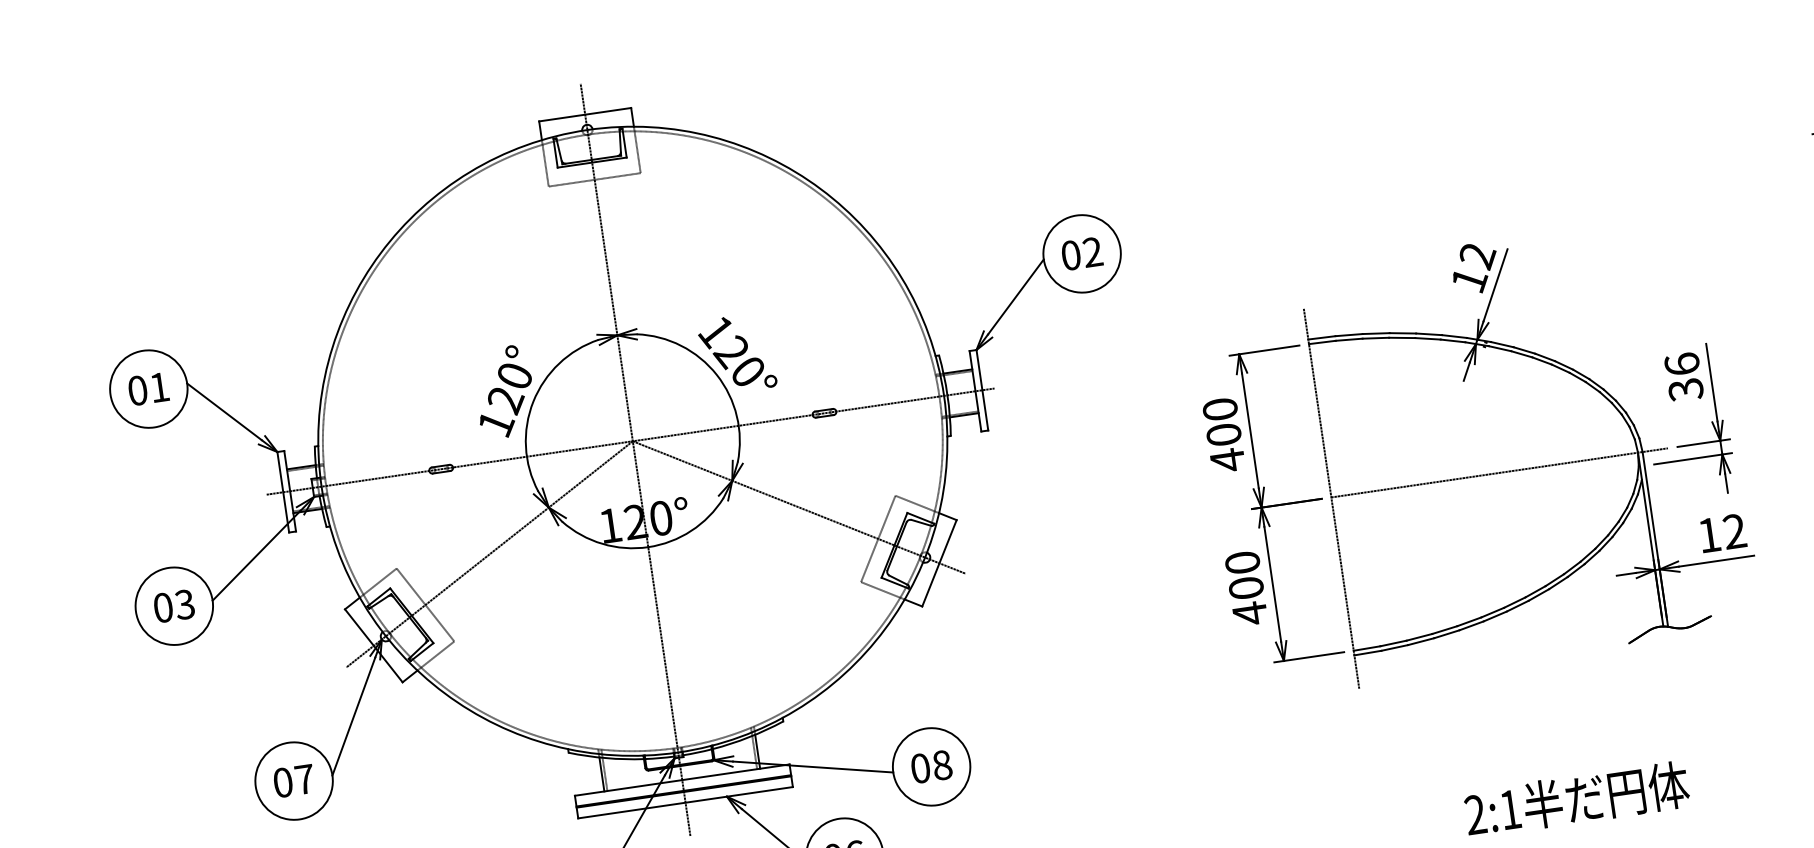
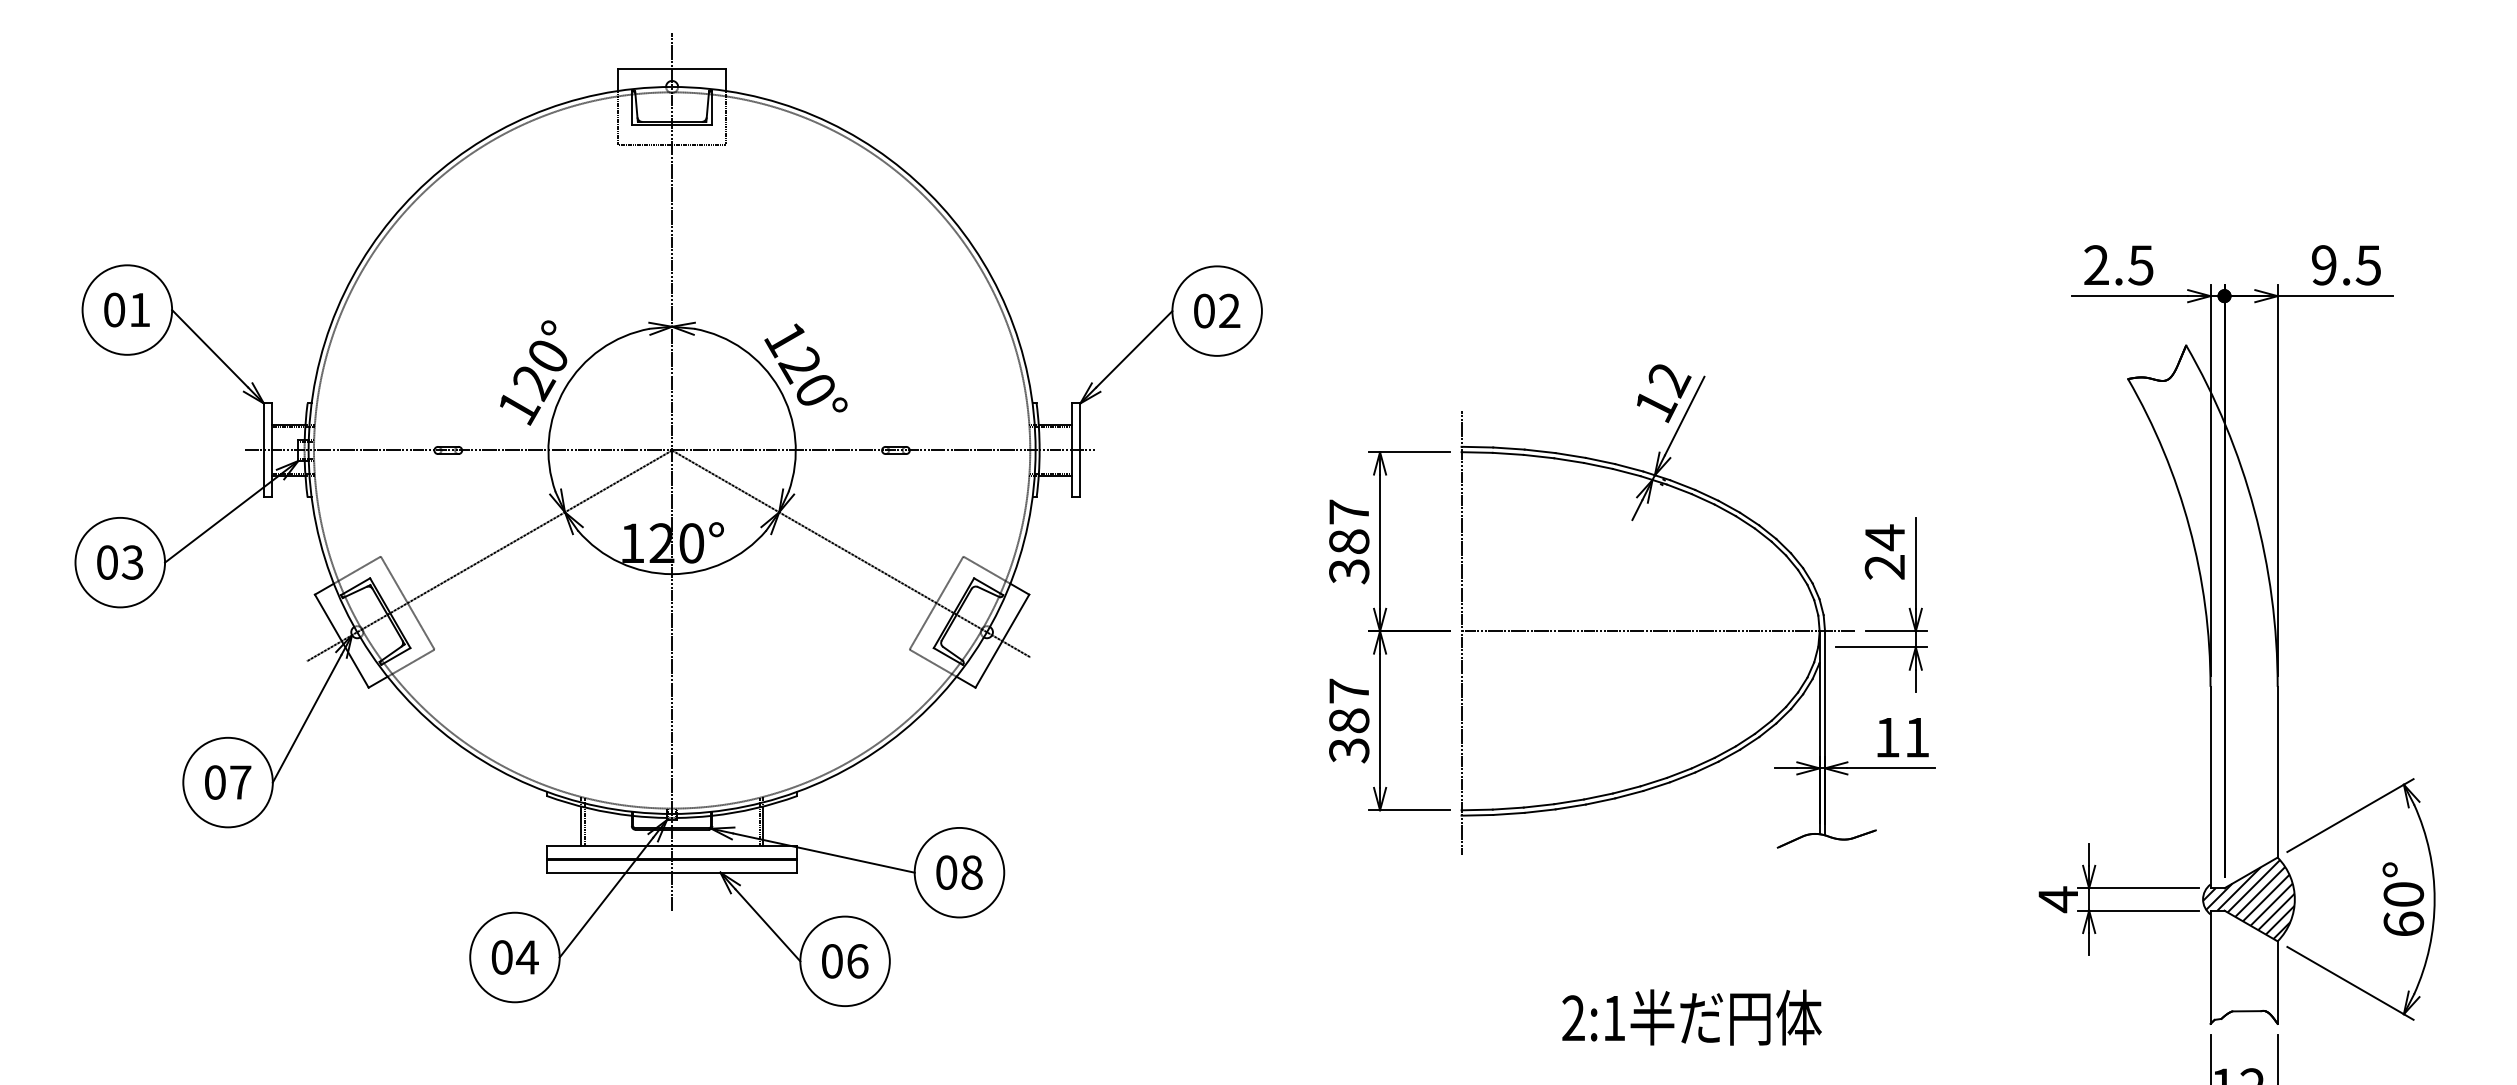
text: (1683, 377) -> (1884, 552), 36 -> 24
text: (1224, 435) -> (1349, 542), 400 -> 387
text: (1735, 531) -> (1917, 737), 12 -> 11
text: (1246, 588) -> (1349, 721), 400 -> 387

